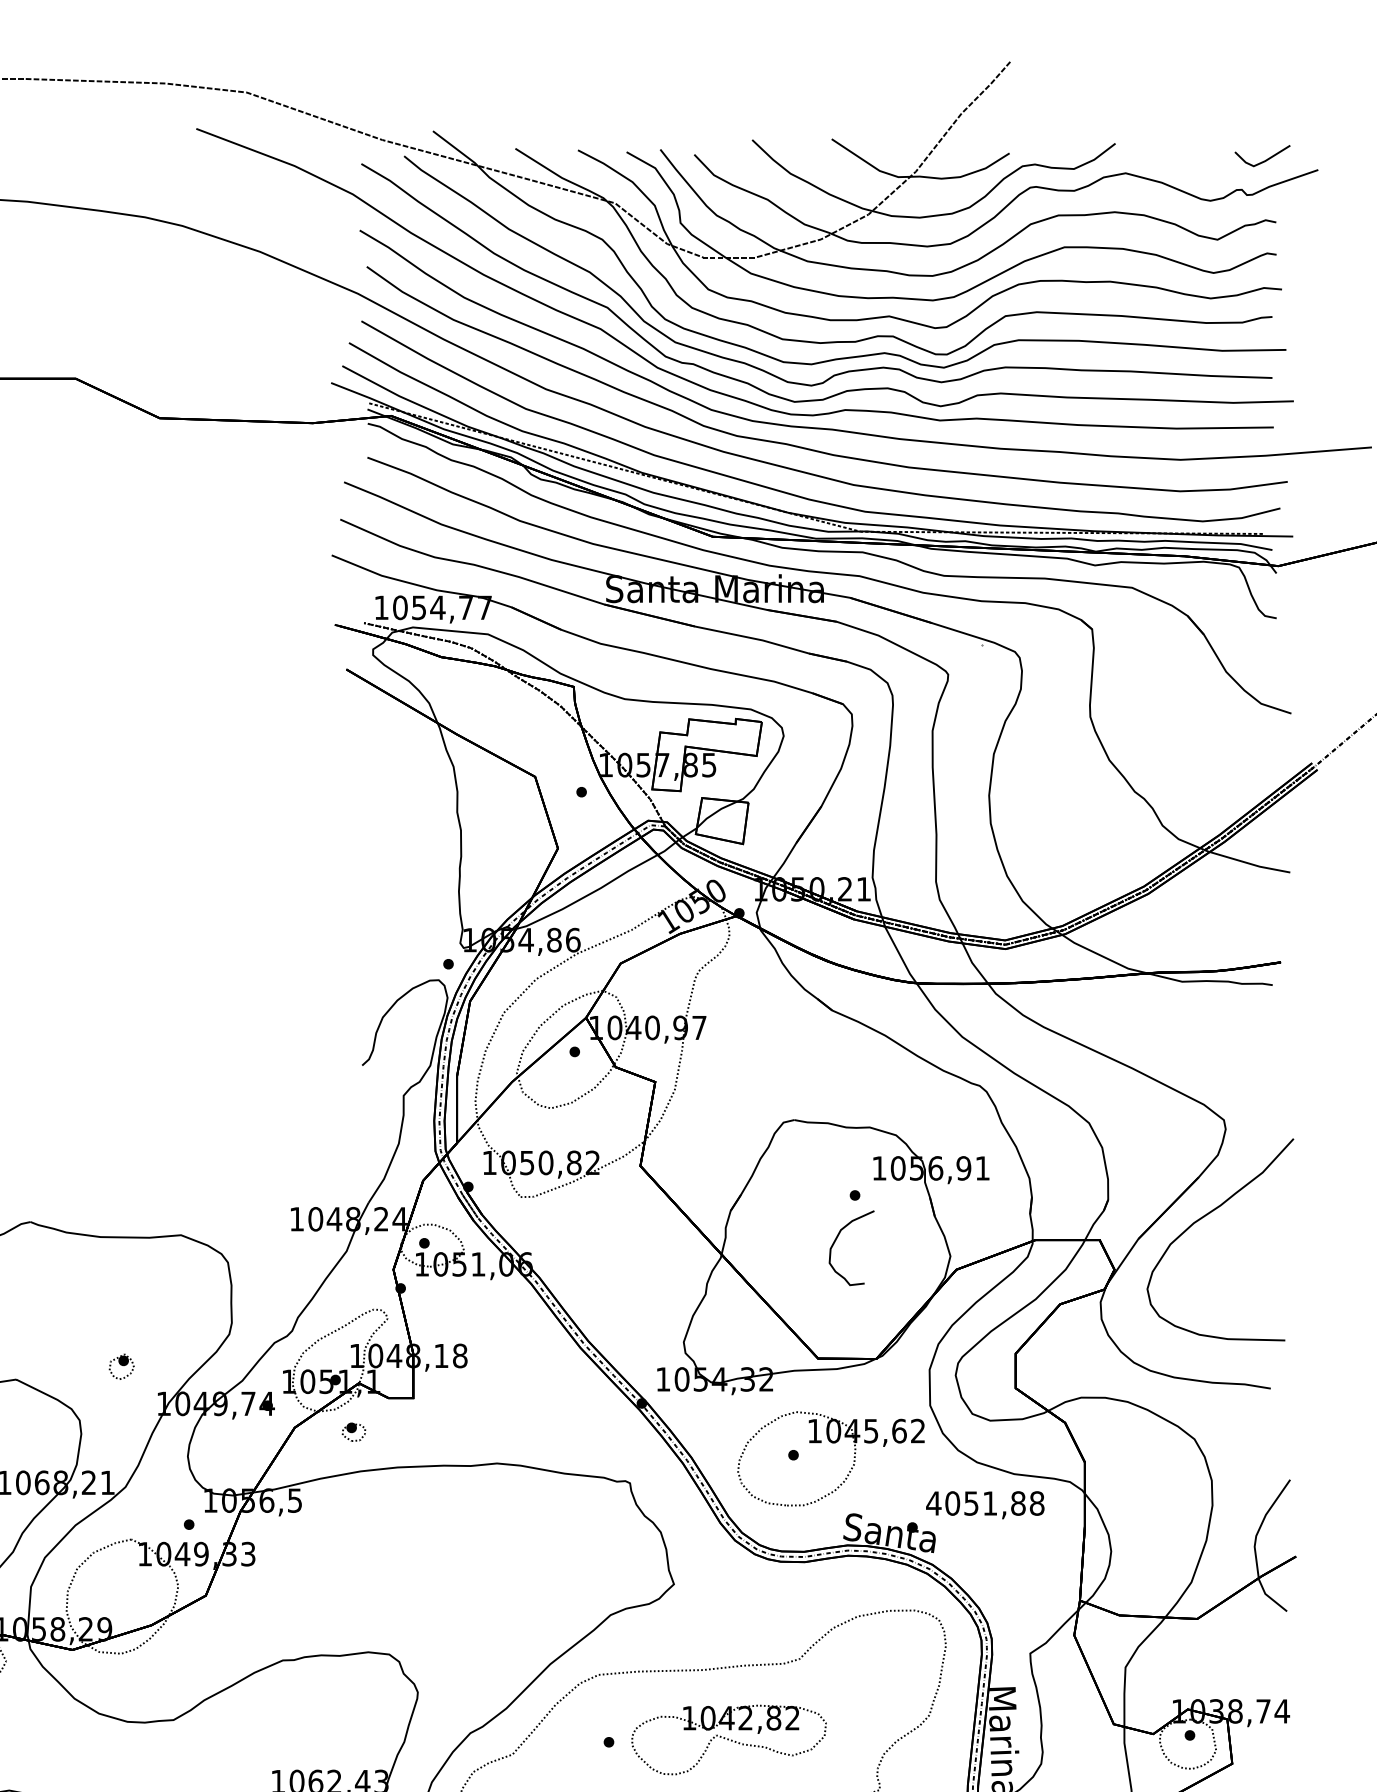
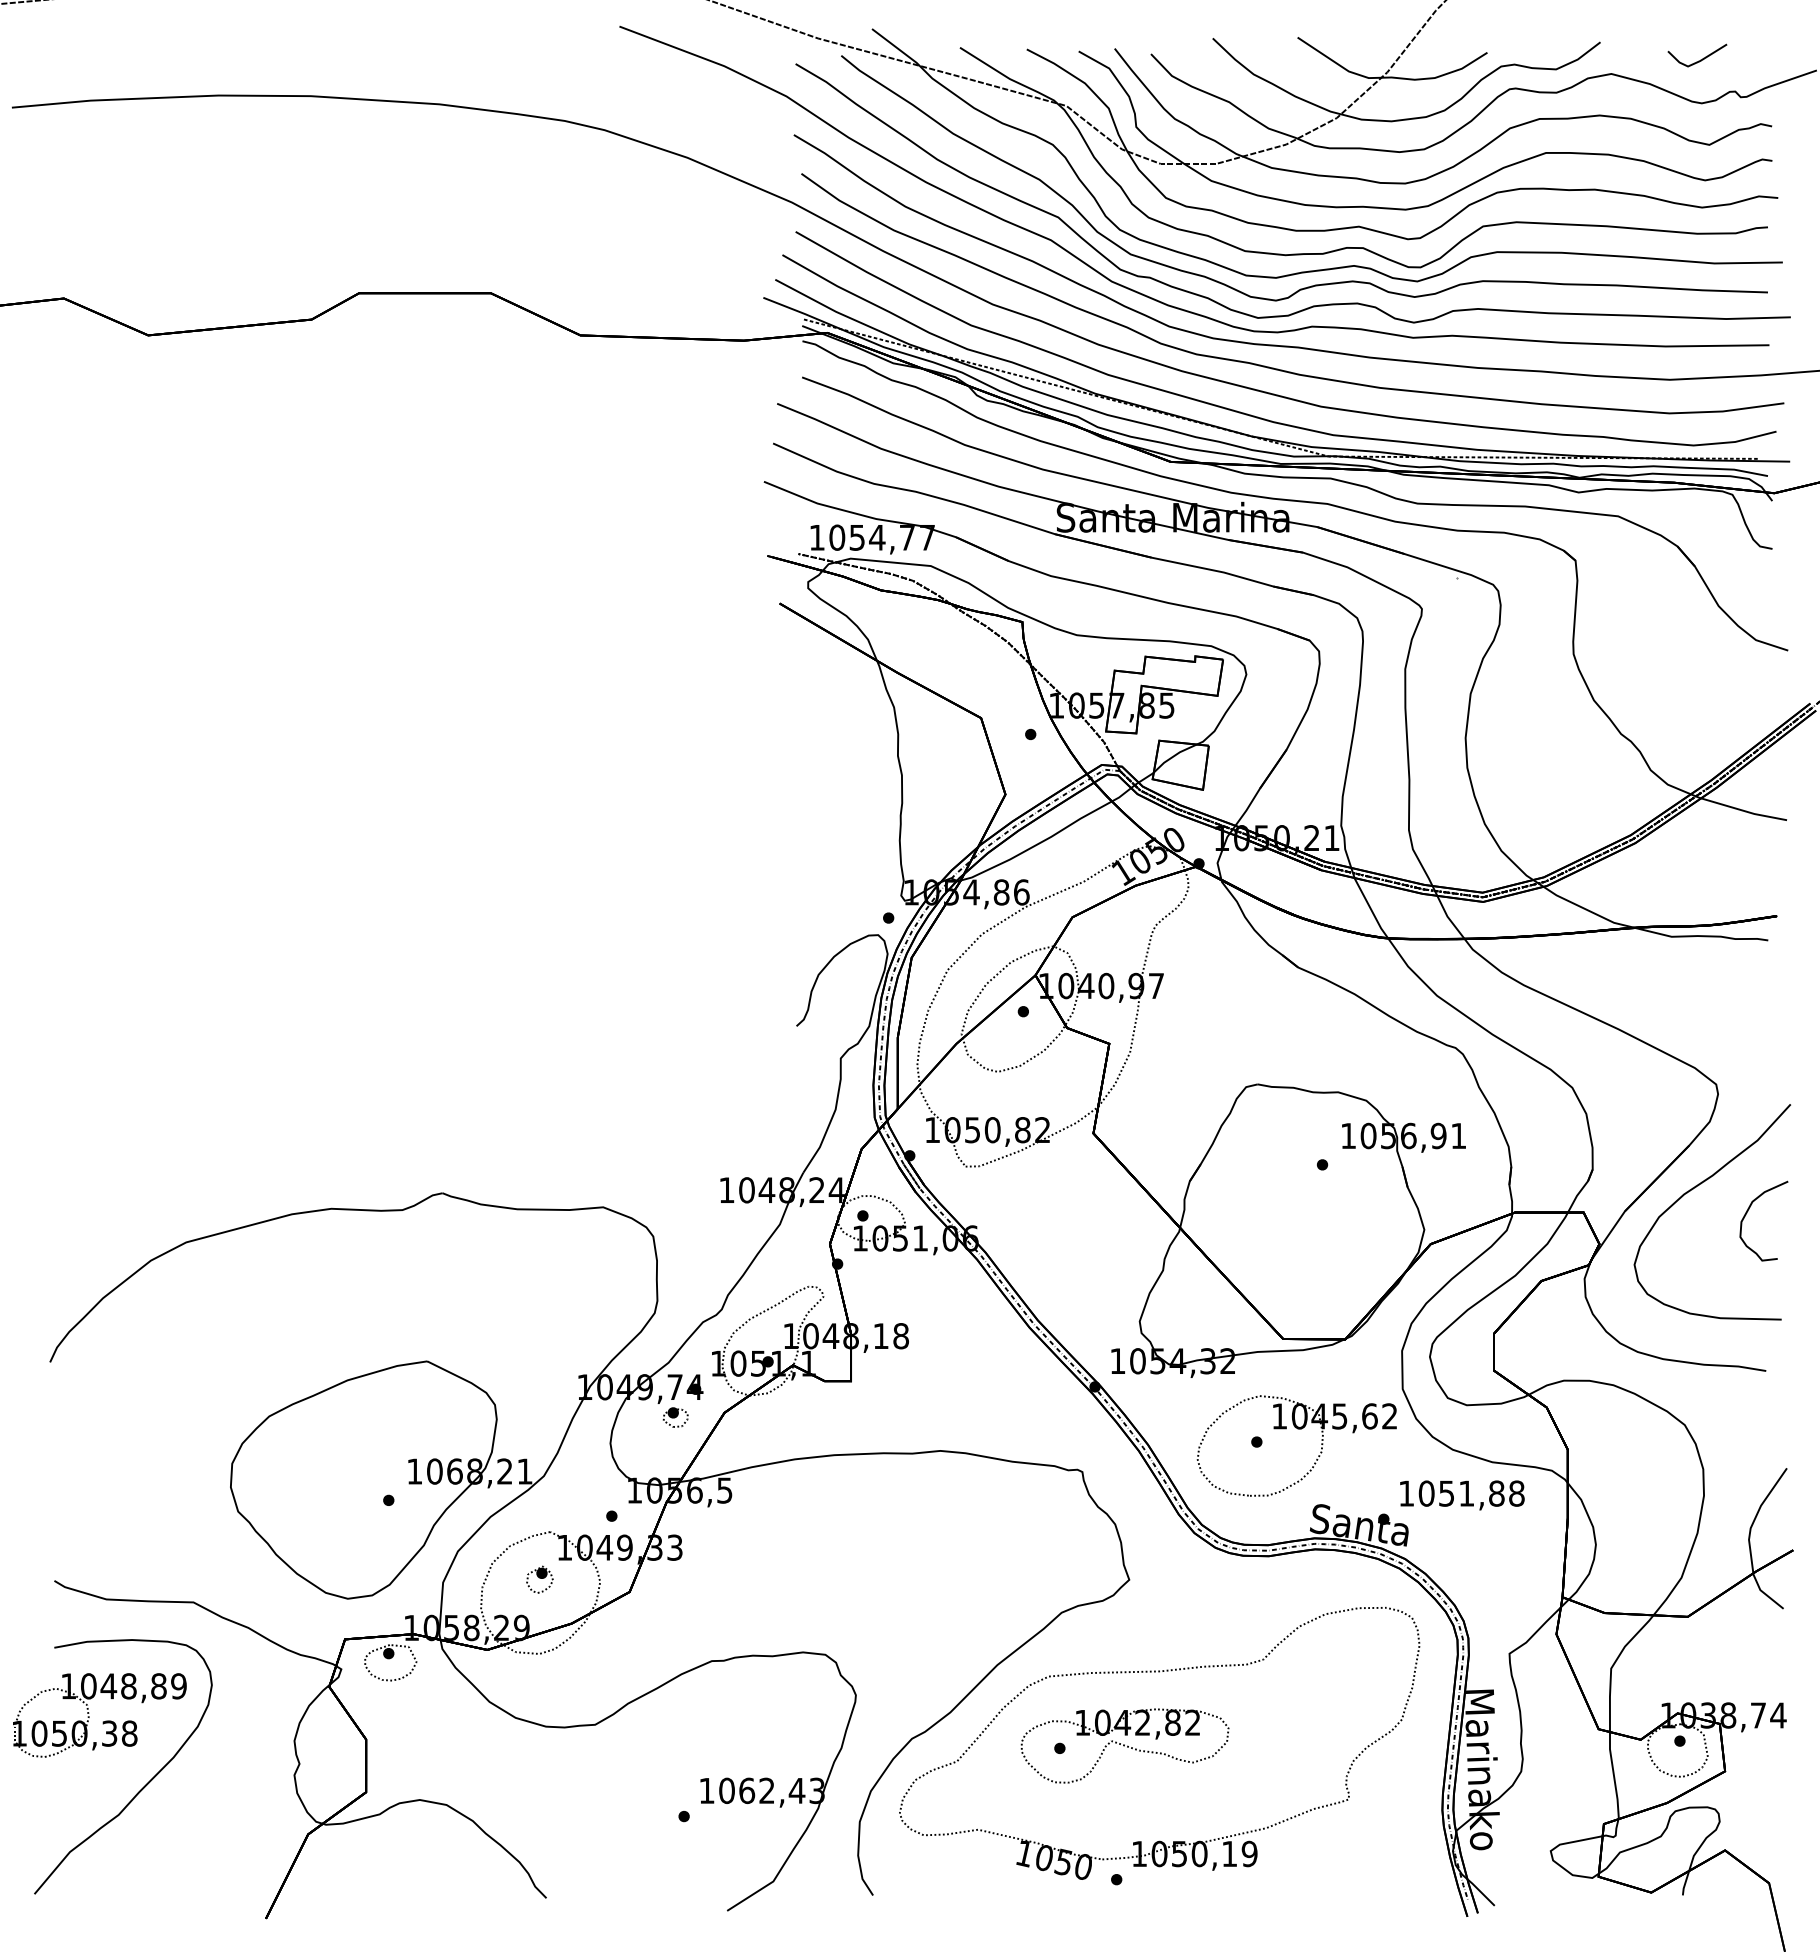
line: (1265, 159) -> (1700, 59), moved
curve: (836, 1241) -> (1747, 1213), moved
part: (121, 1366) -> (539, 1579), moved
part: (353, 1432) -> (675, 1417), moved
text: (933, 1503) -> (1406, 1493), 4051,88 -> 1051,88
part: (728, 1739) -> (1124, 1745), moved

